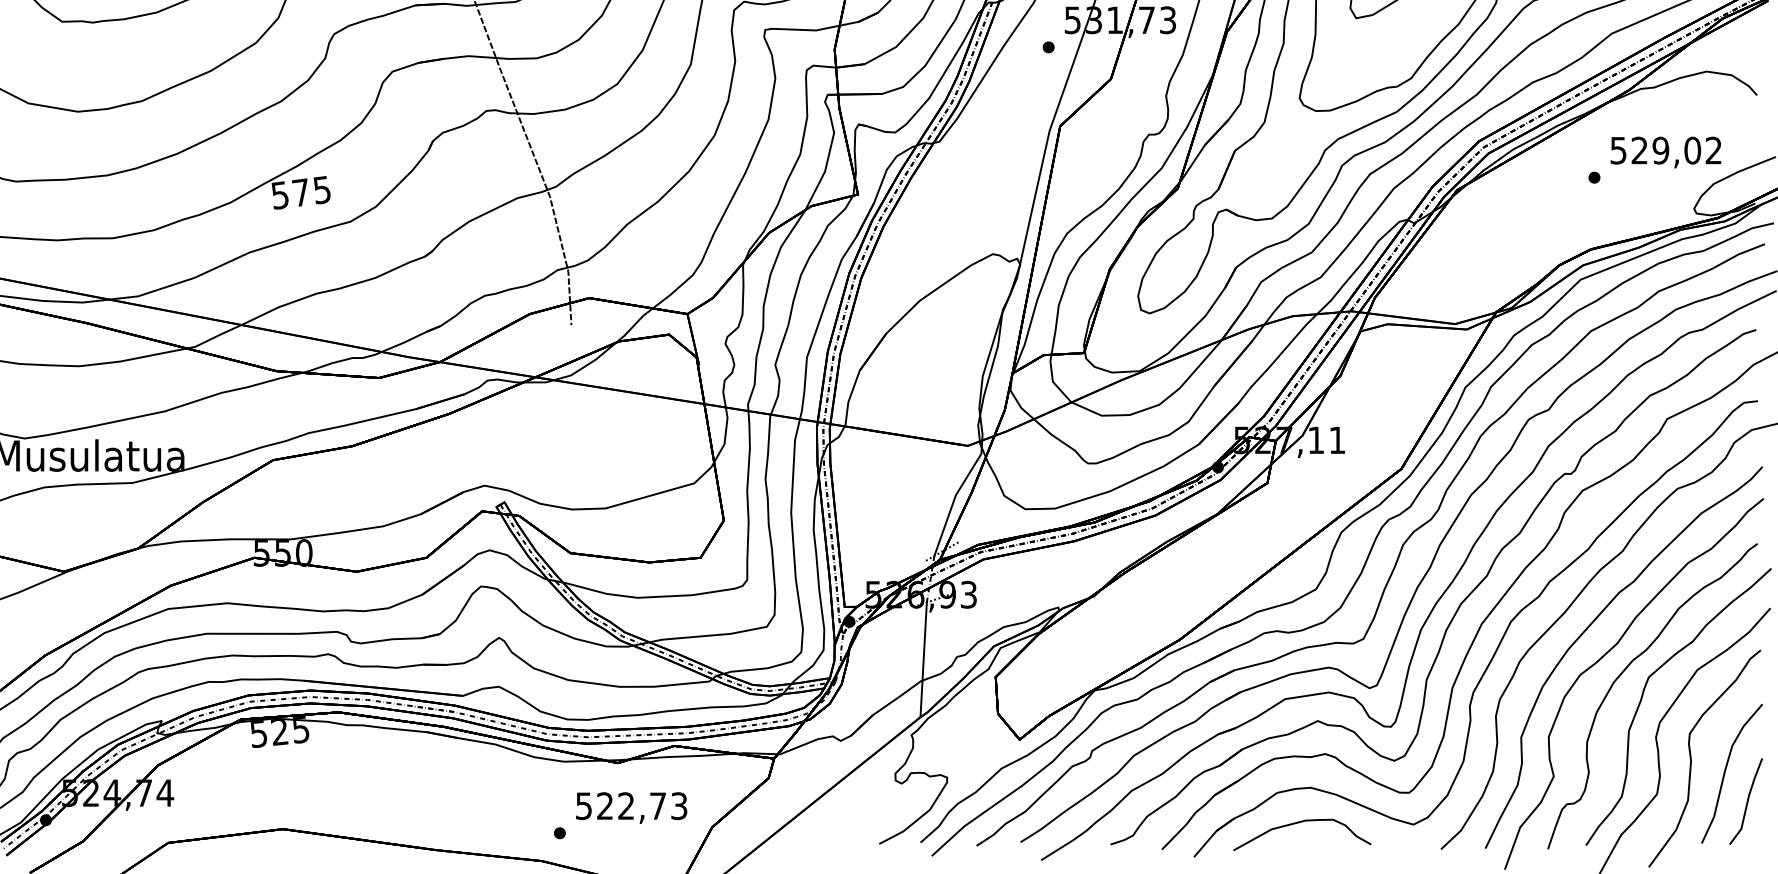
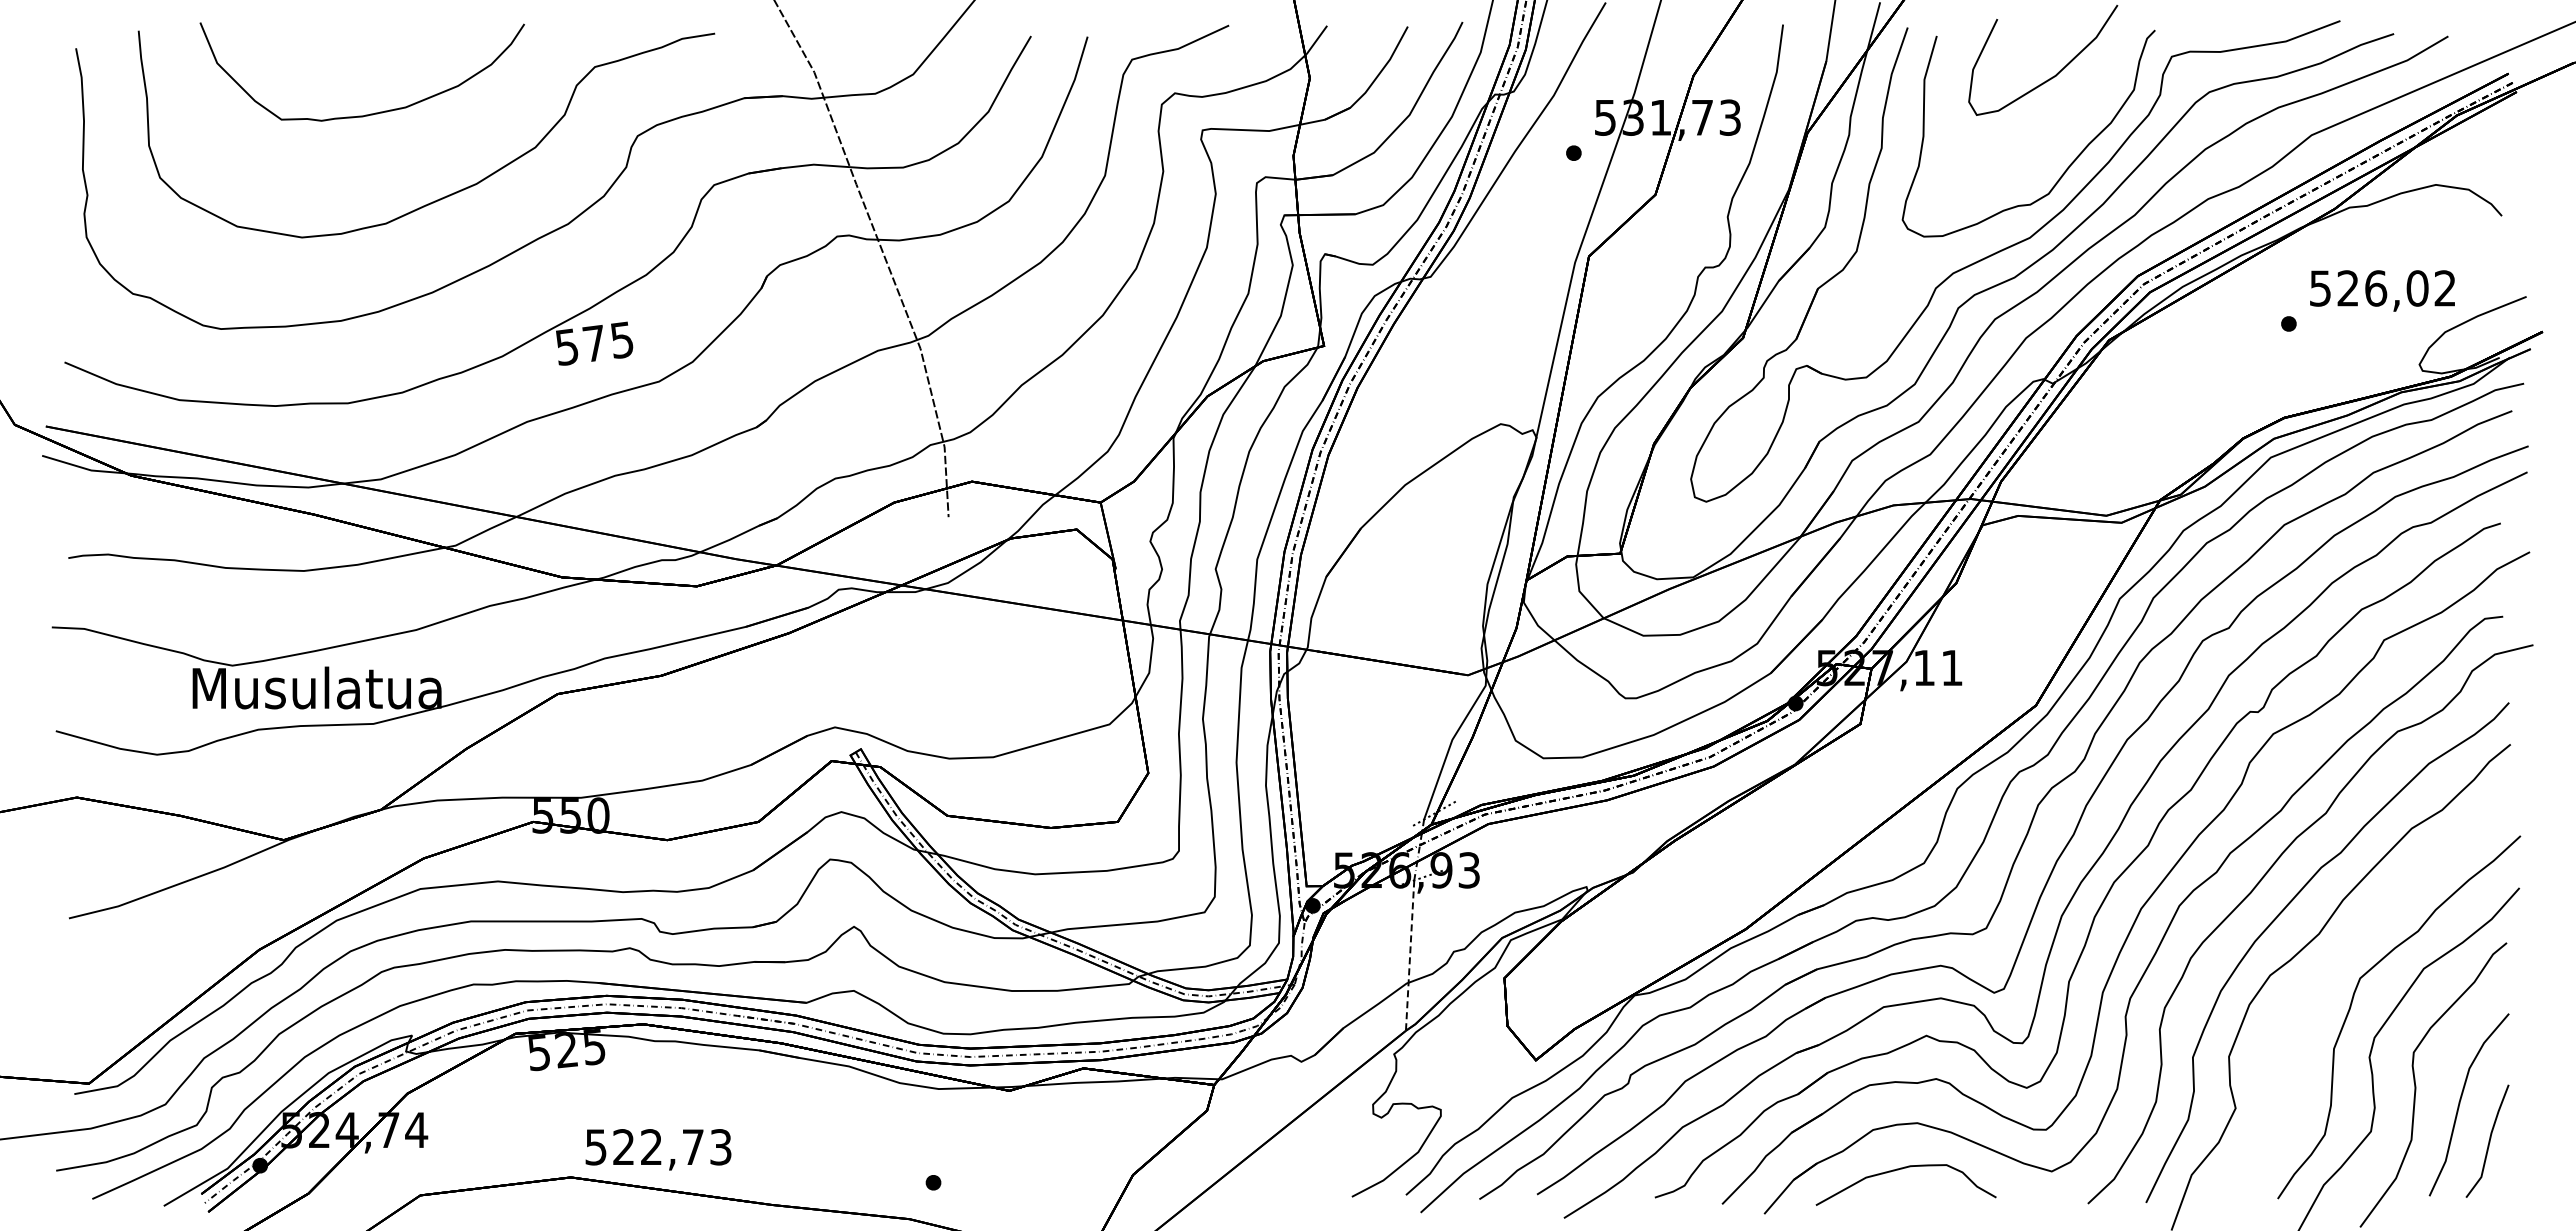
text: (1661, 150) -> (2376, 288), 529,02 -> 526,02
line: (923, 660) -> (1410, 956), solid -> dashed
curve: (1625, 670) -> (2329, 969), removed
text: (631, 807) -> (658, 1149), moved

